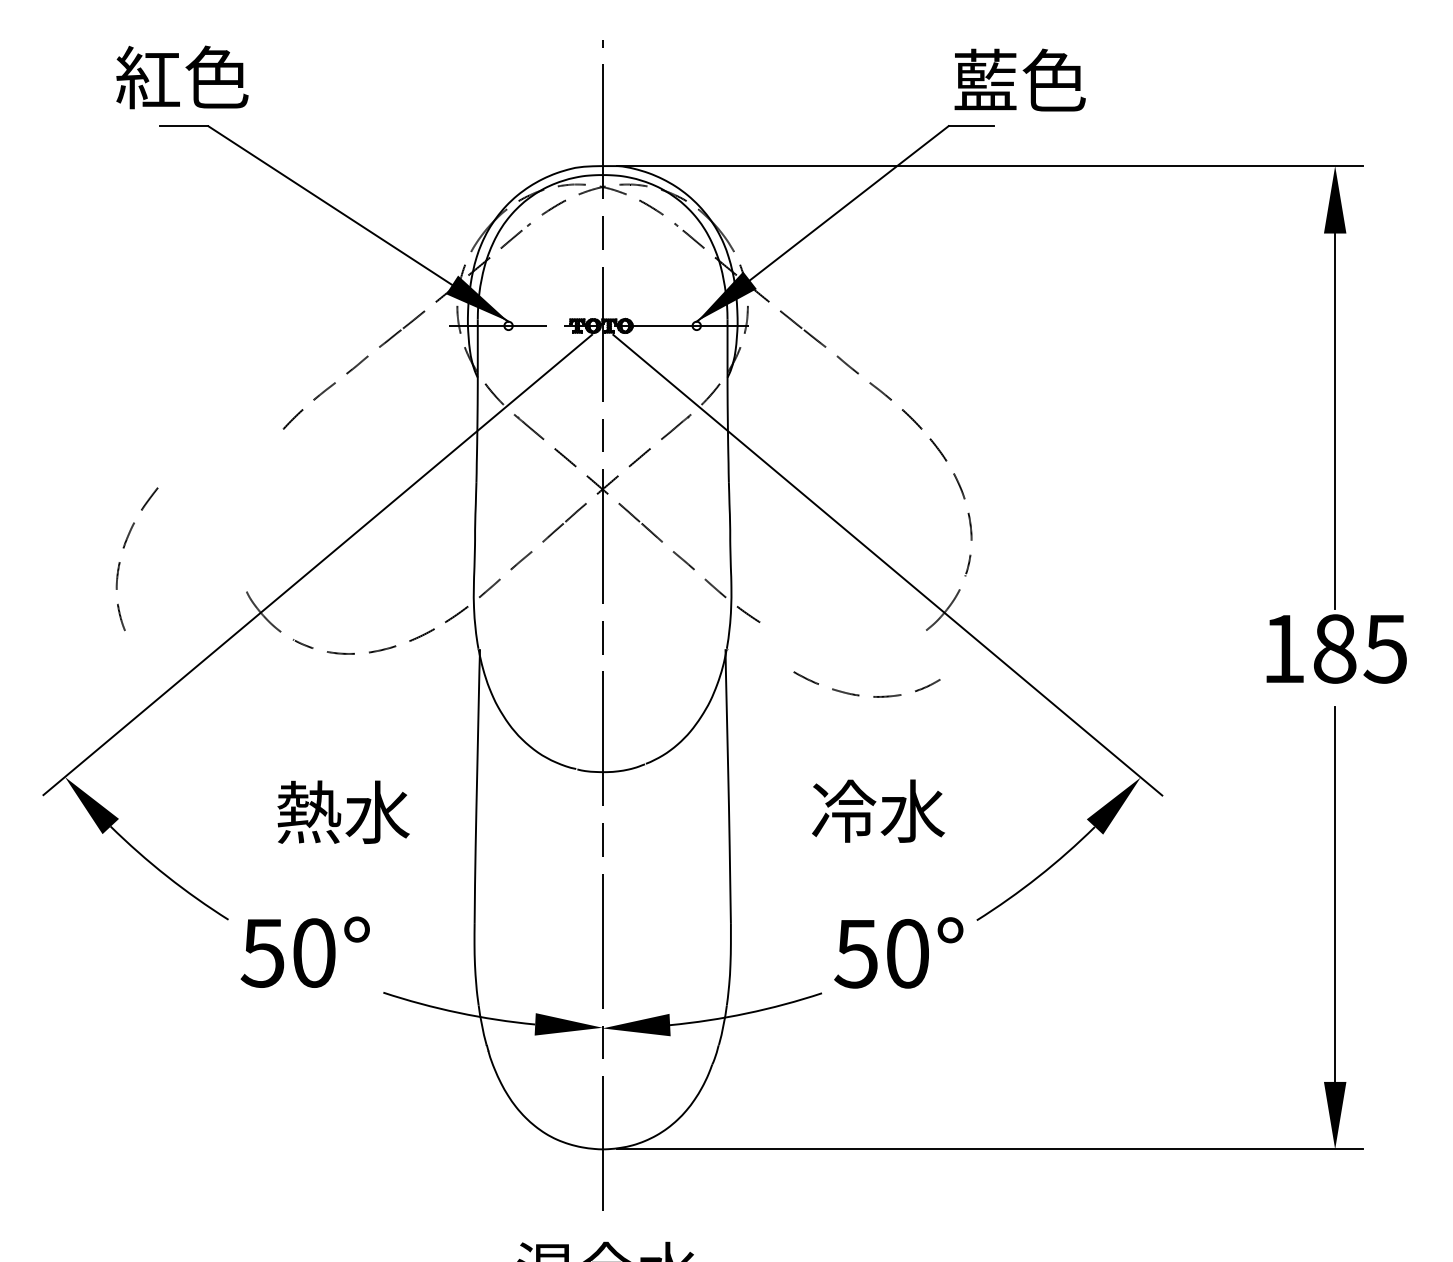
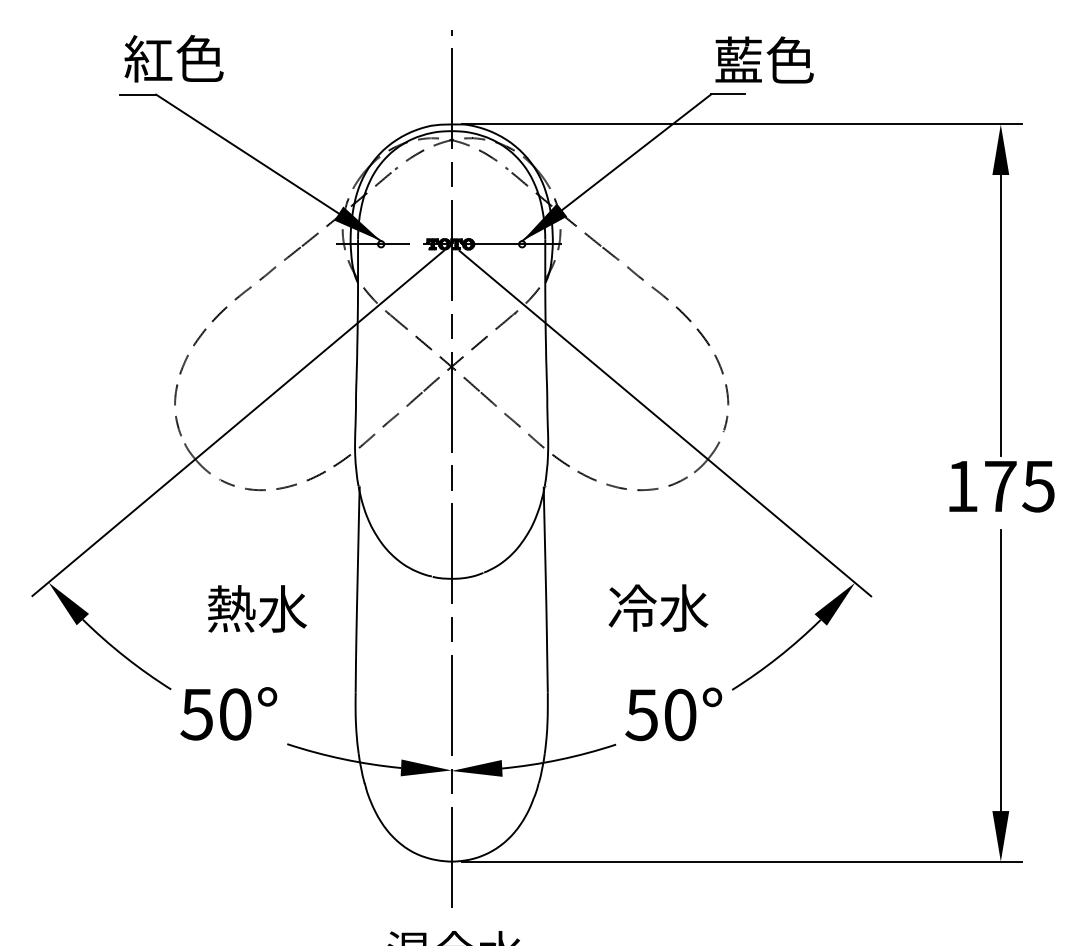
text: (182, 77) -> (174, 58), moved
curve: (124, 548) -> (180, 374), moved
text: (1334, 648) -> (1000, 486), 185 -> 175
curve: (859, 694) -> (626, 488), moved

